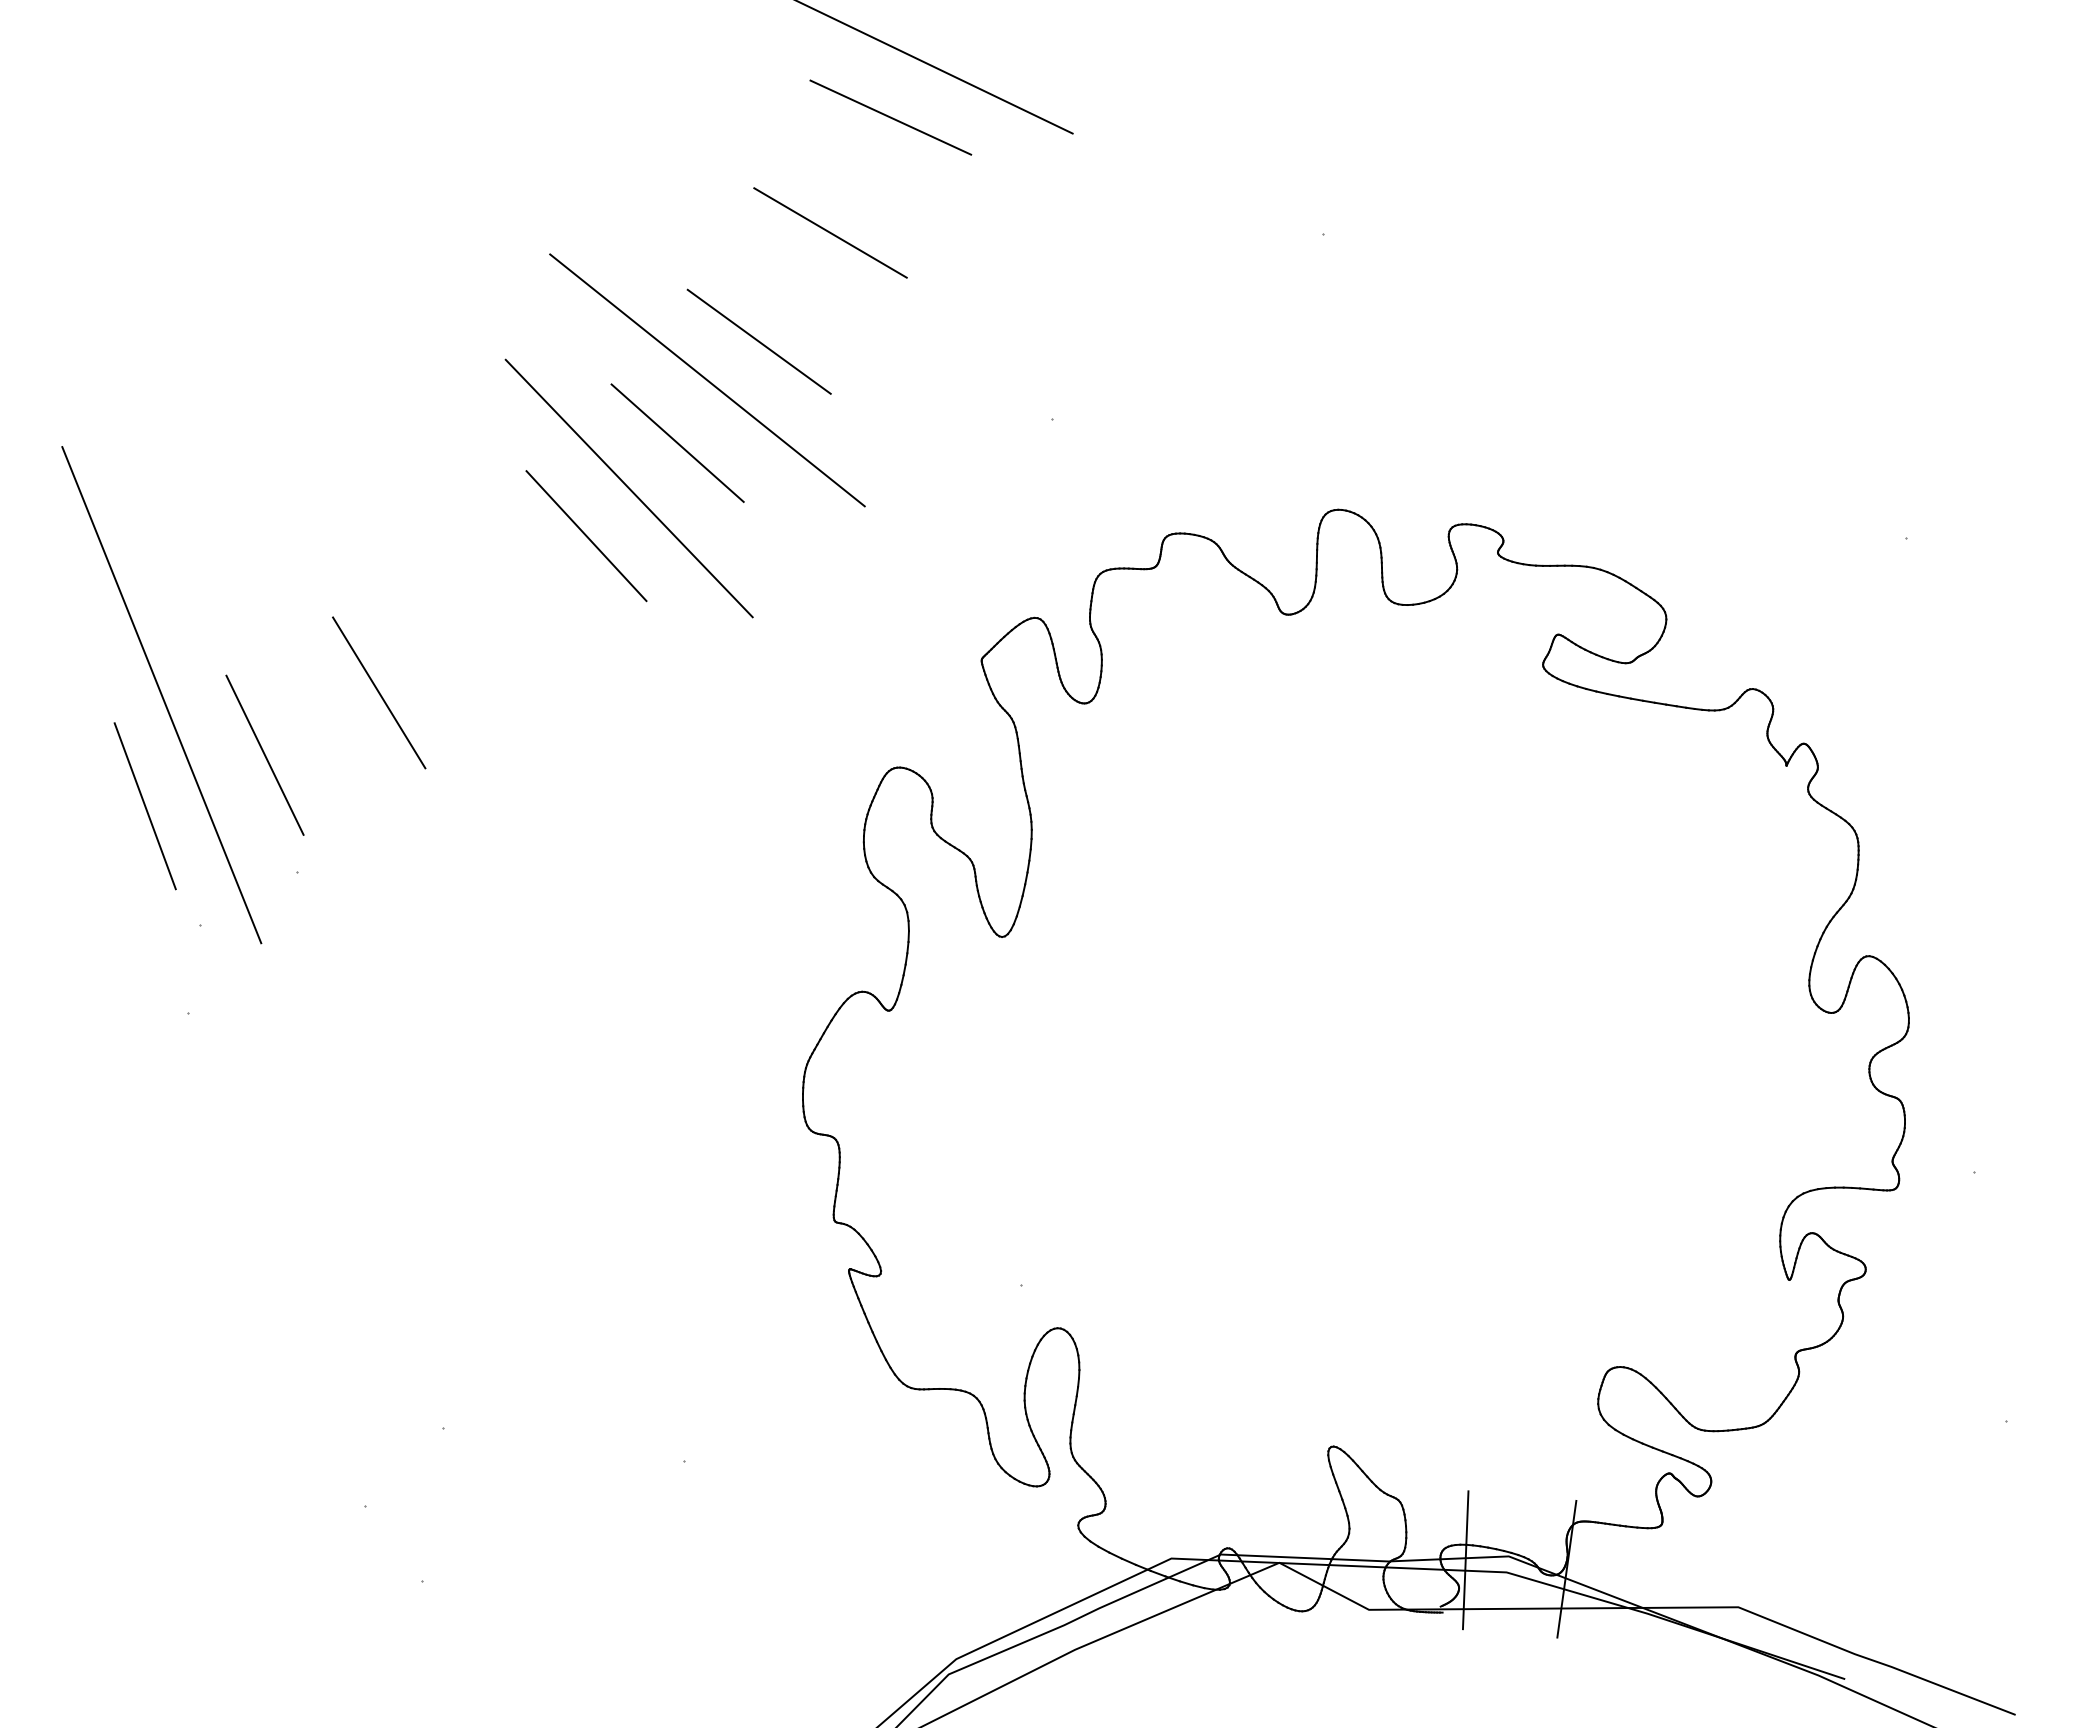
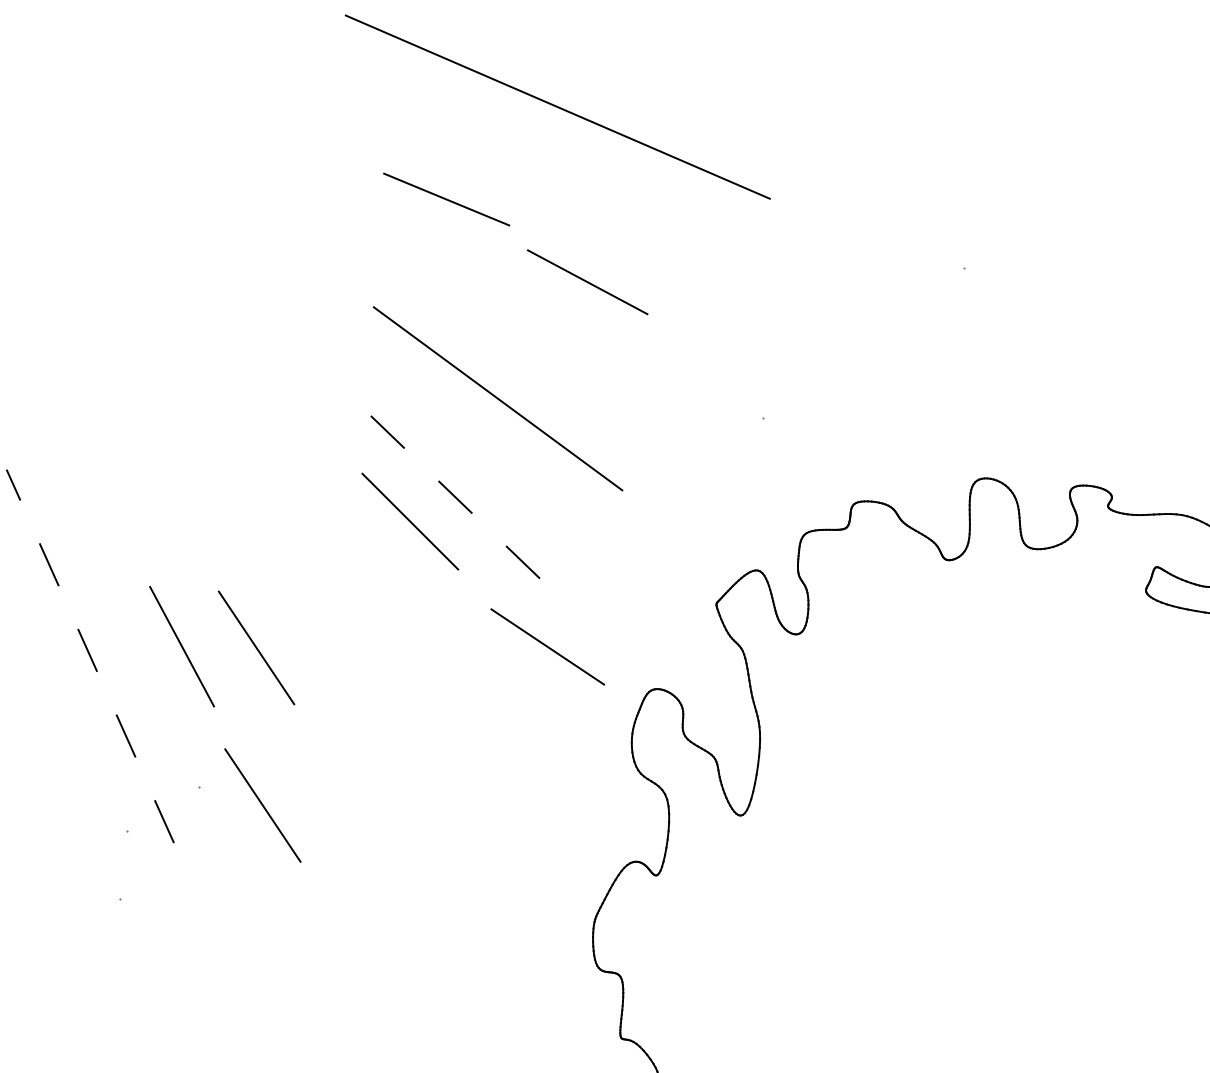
line: (890, 117) -> (446, 199), moved
line: (758, 341) -> (547, 646), moved
line: (677, 442) -> (477, 447), removed
line: (628, 488) -> (441, 483), solid -> dashed
line: (161, 694) -> (90, 655), solid -> dashed
line: (264, 754) -> (181, 646), moved
line: (144, 806) -> (80, 742), removed
line: (379, 898) -> (263, 805), added

